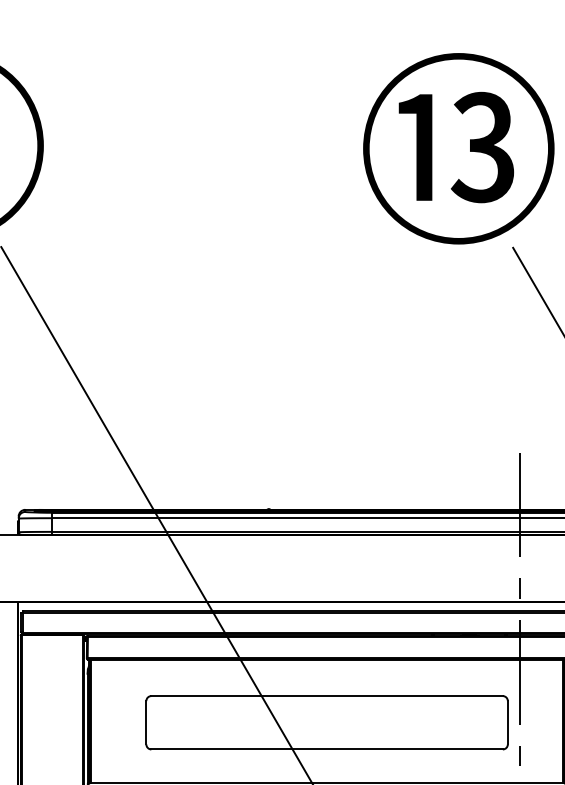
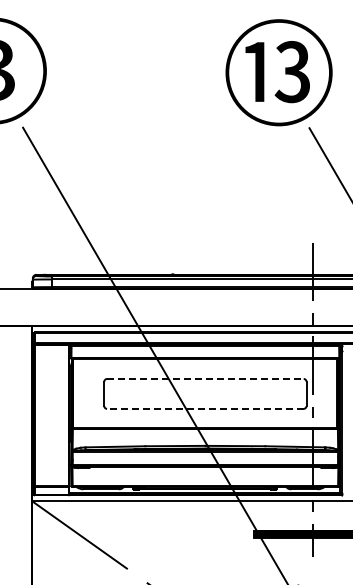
line: (327, 696) -> (205, 379), solid -> dashed
line: (325, 748) -> (204, 408), solid -> dashed

